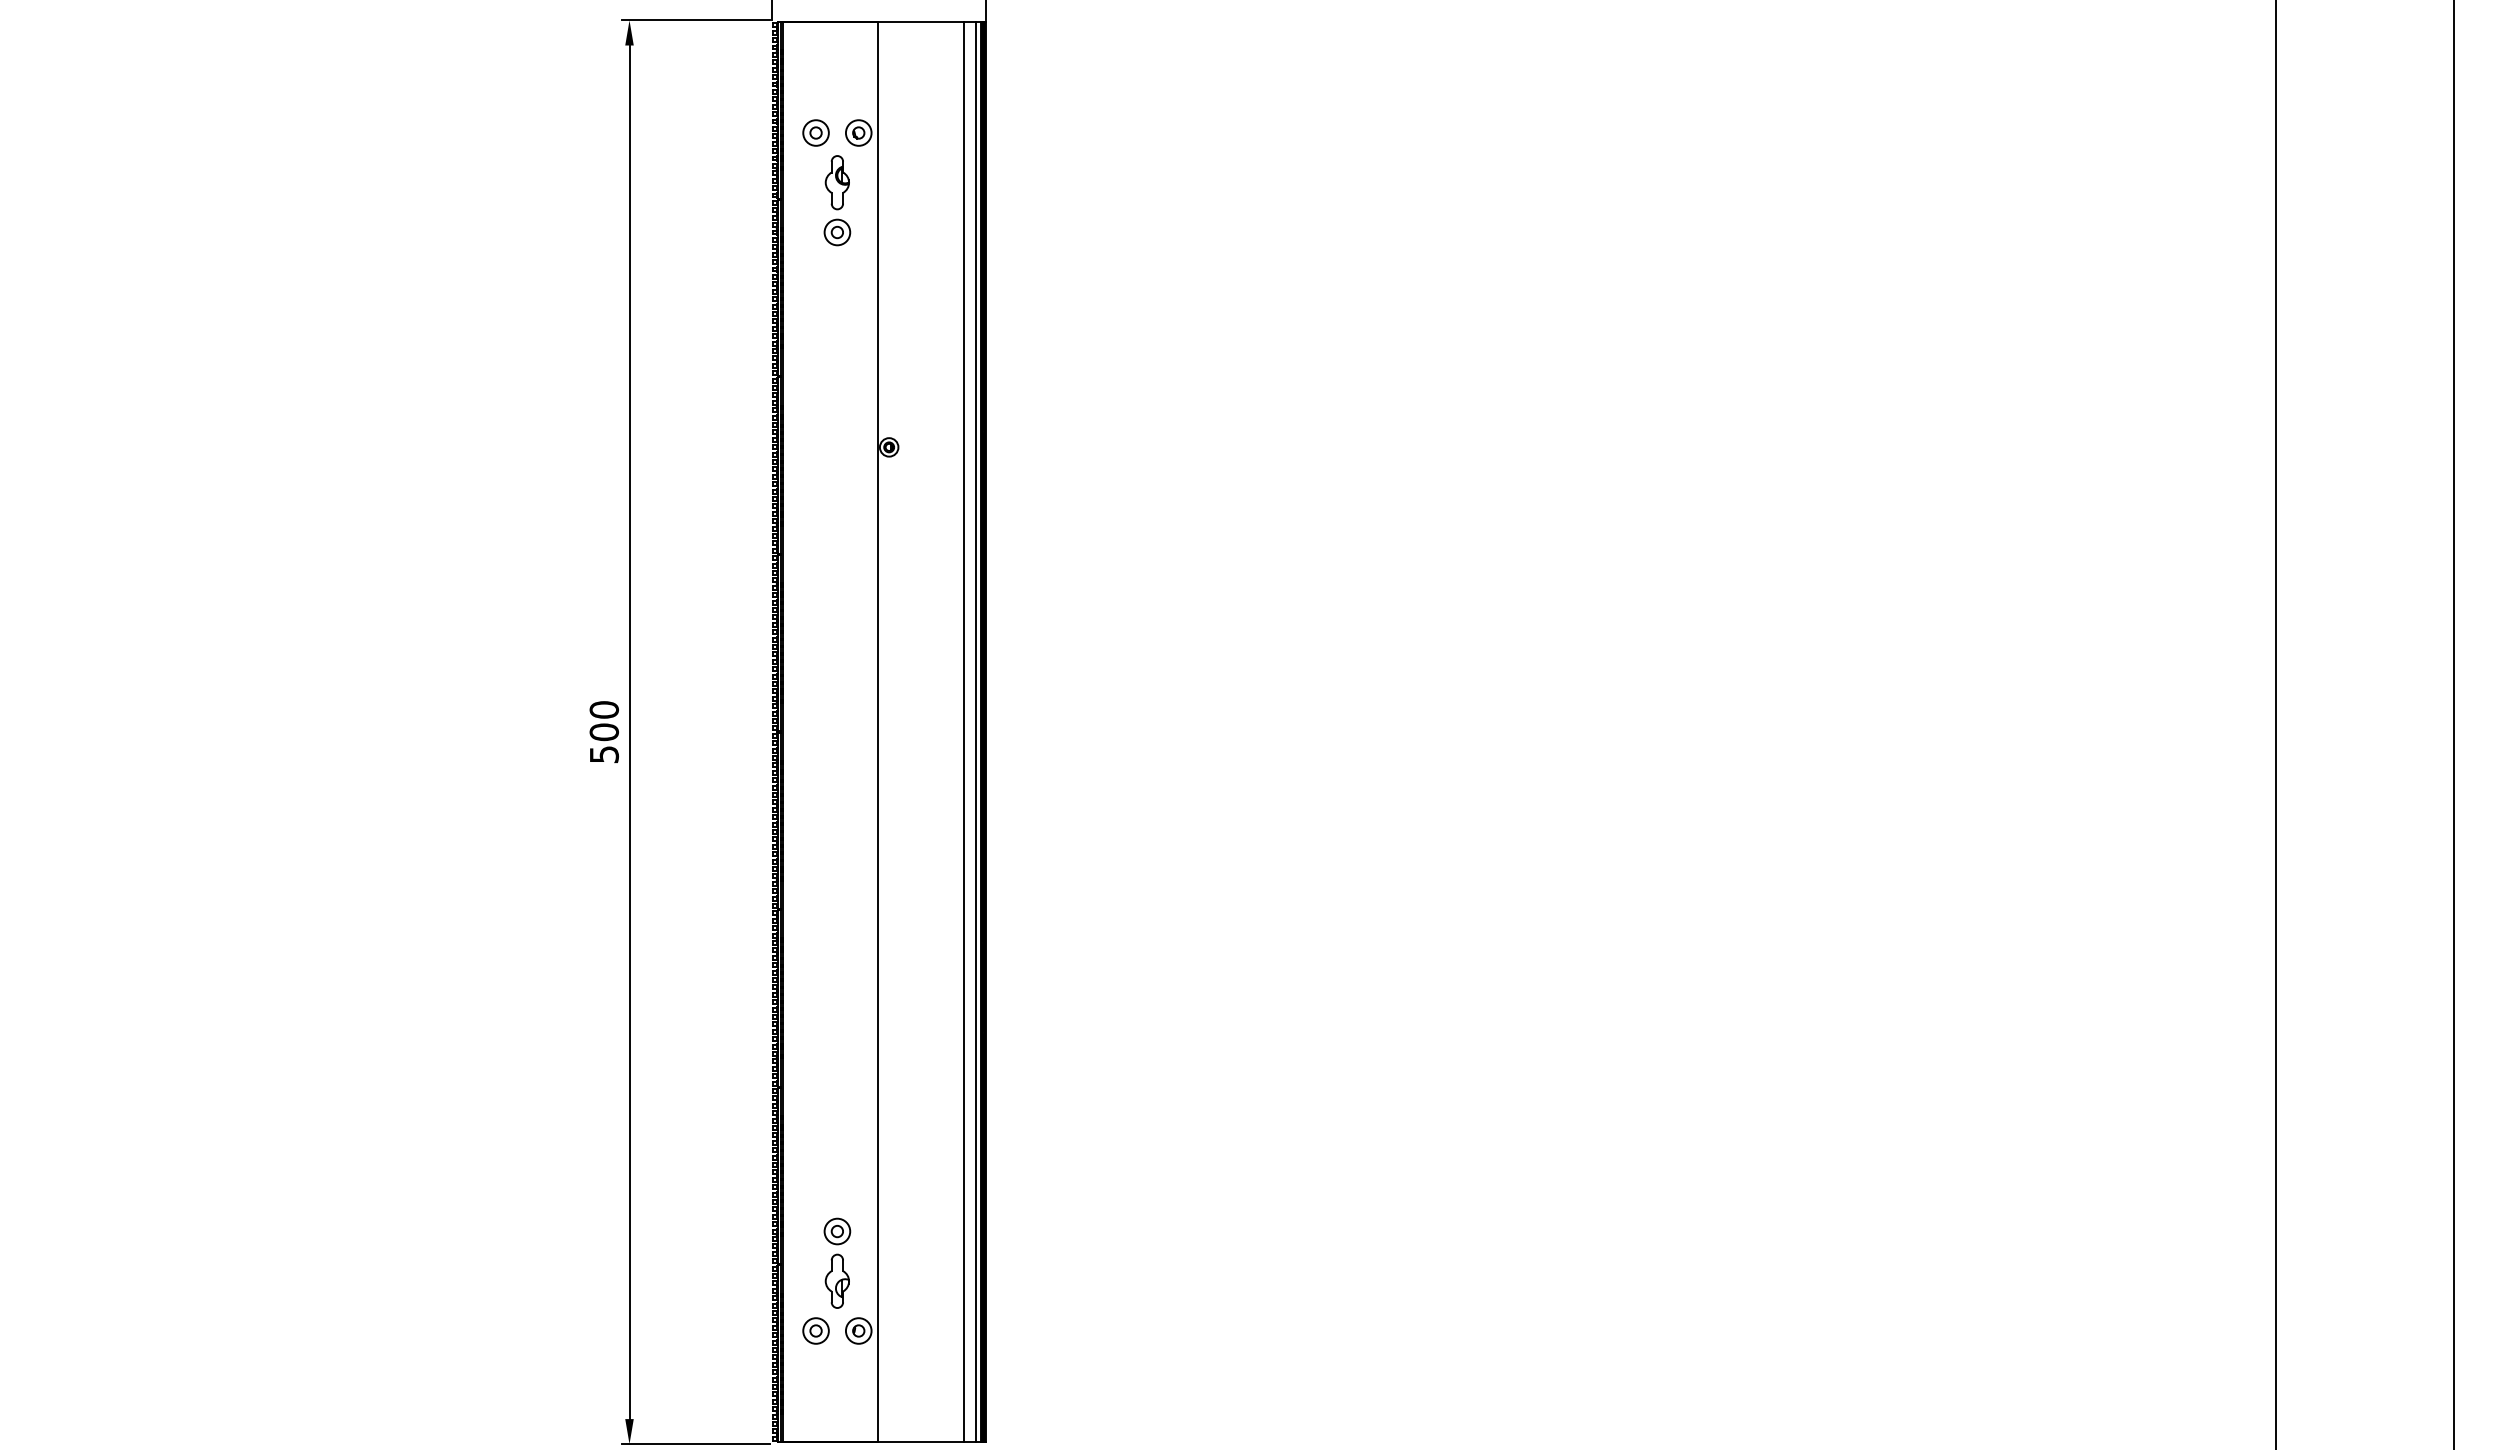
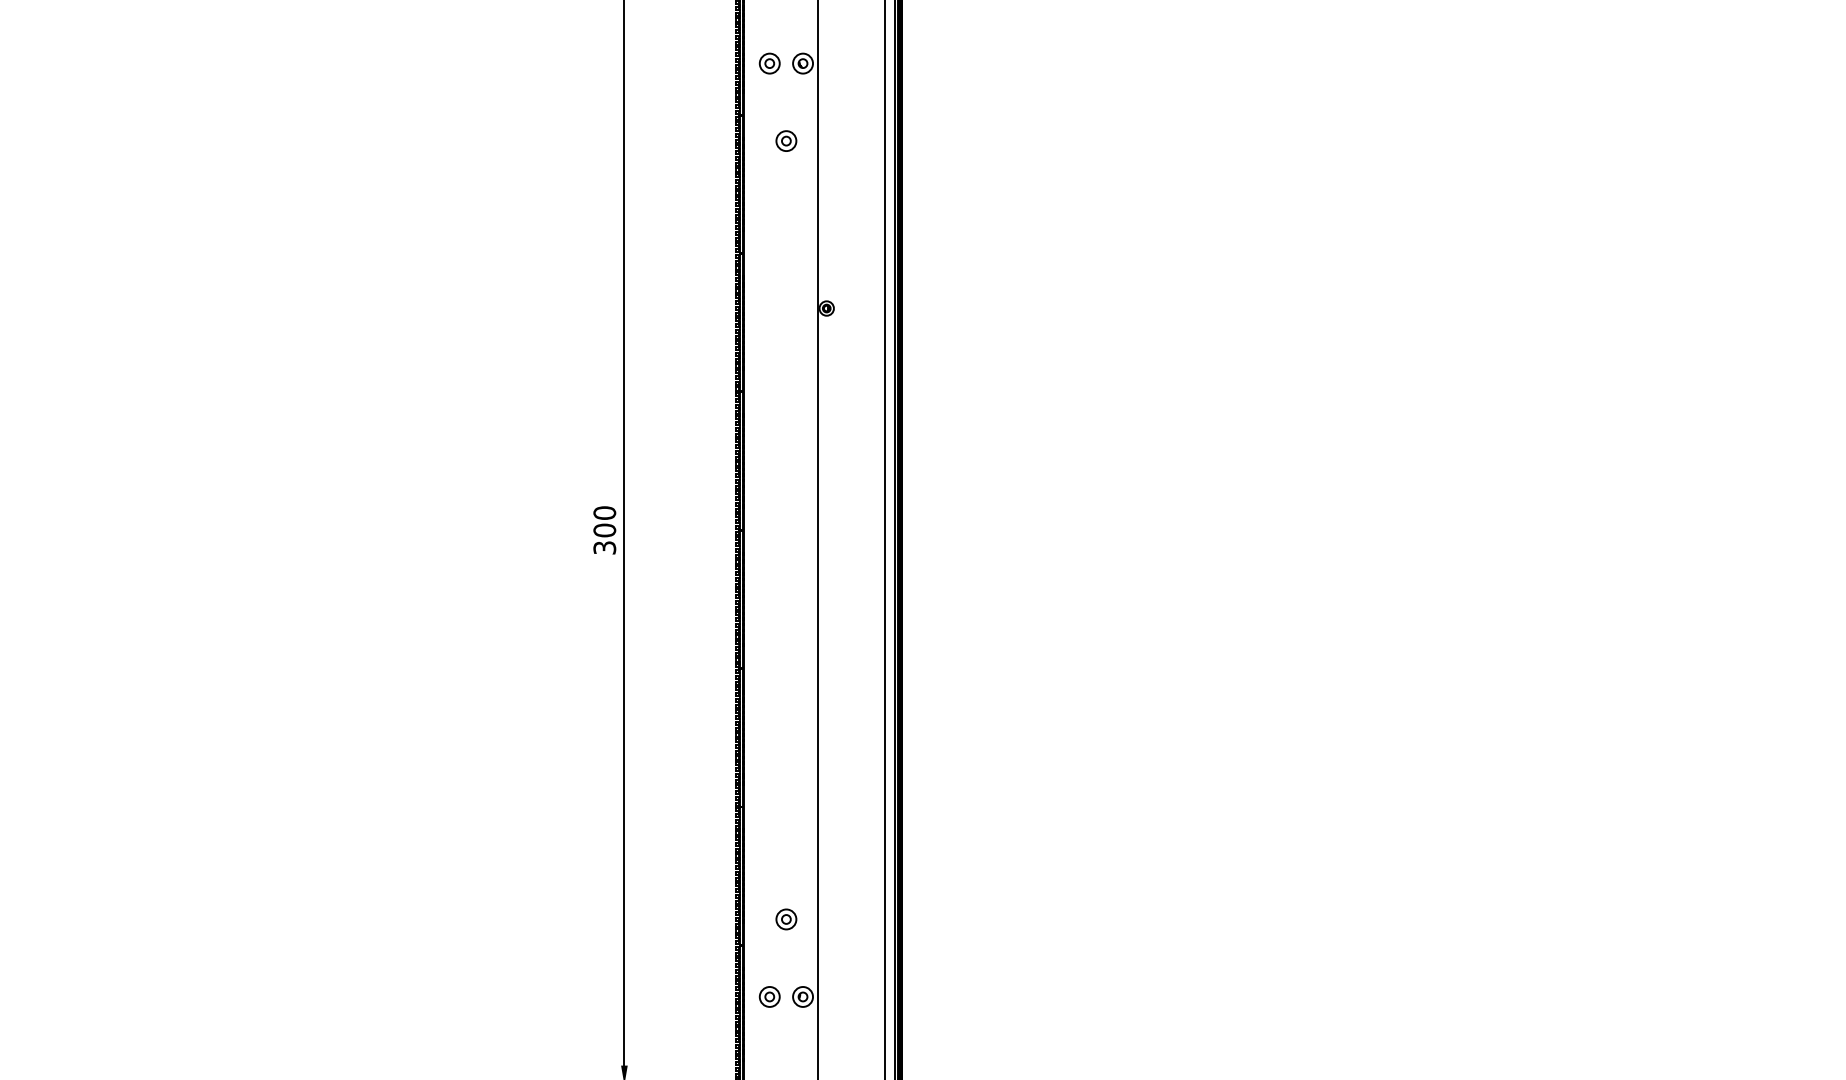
part: (836, 182) -> (785, 102), removed
text: (603, 754) -> (604, 547), 500 -> 300
part: (836, 1280) -> (785, 957), removed

